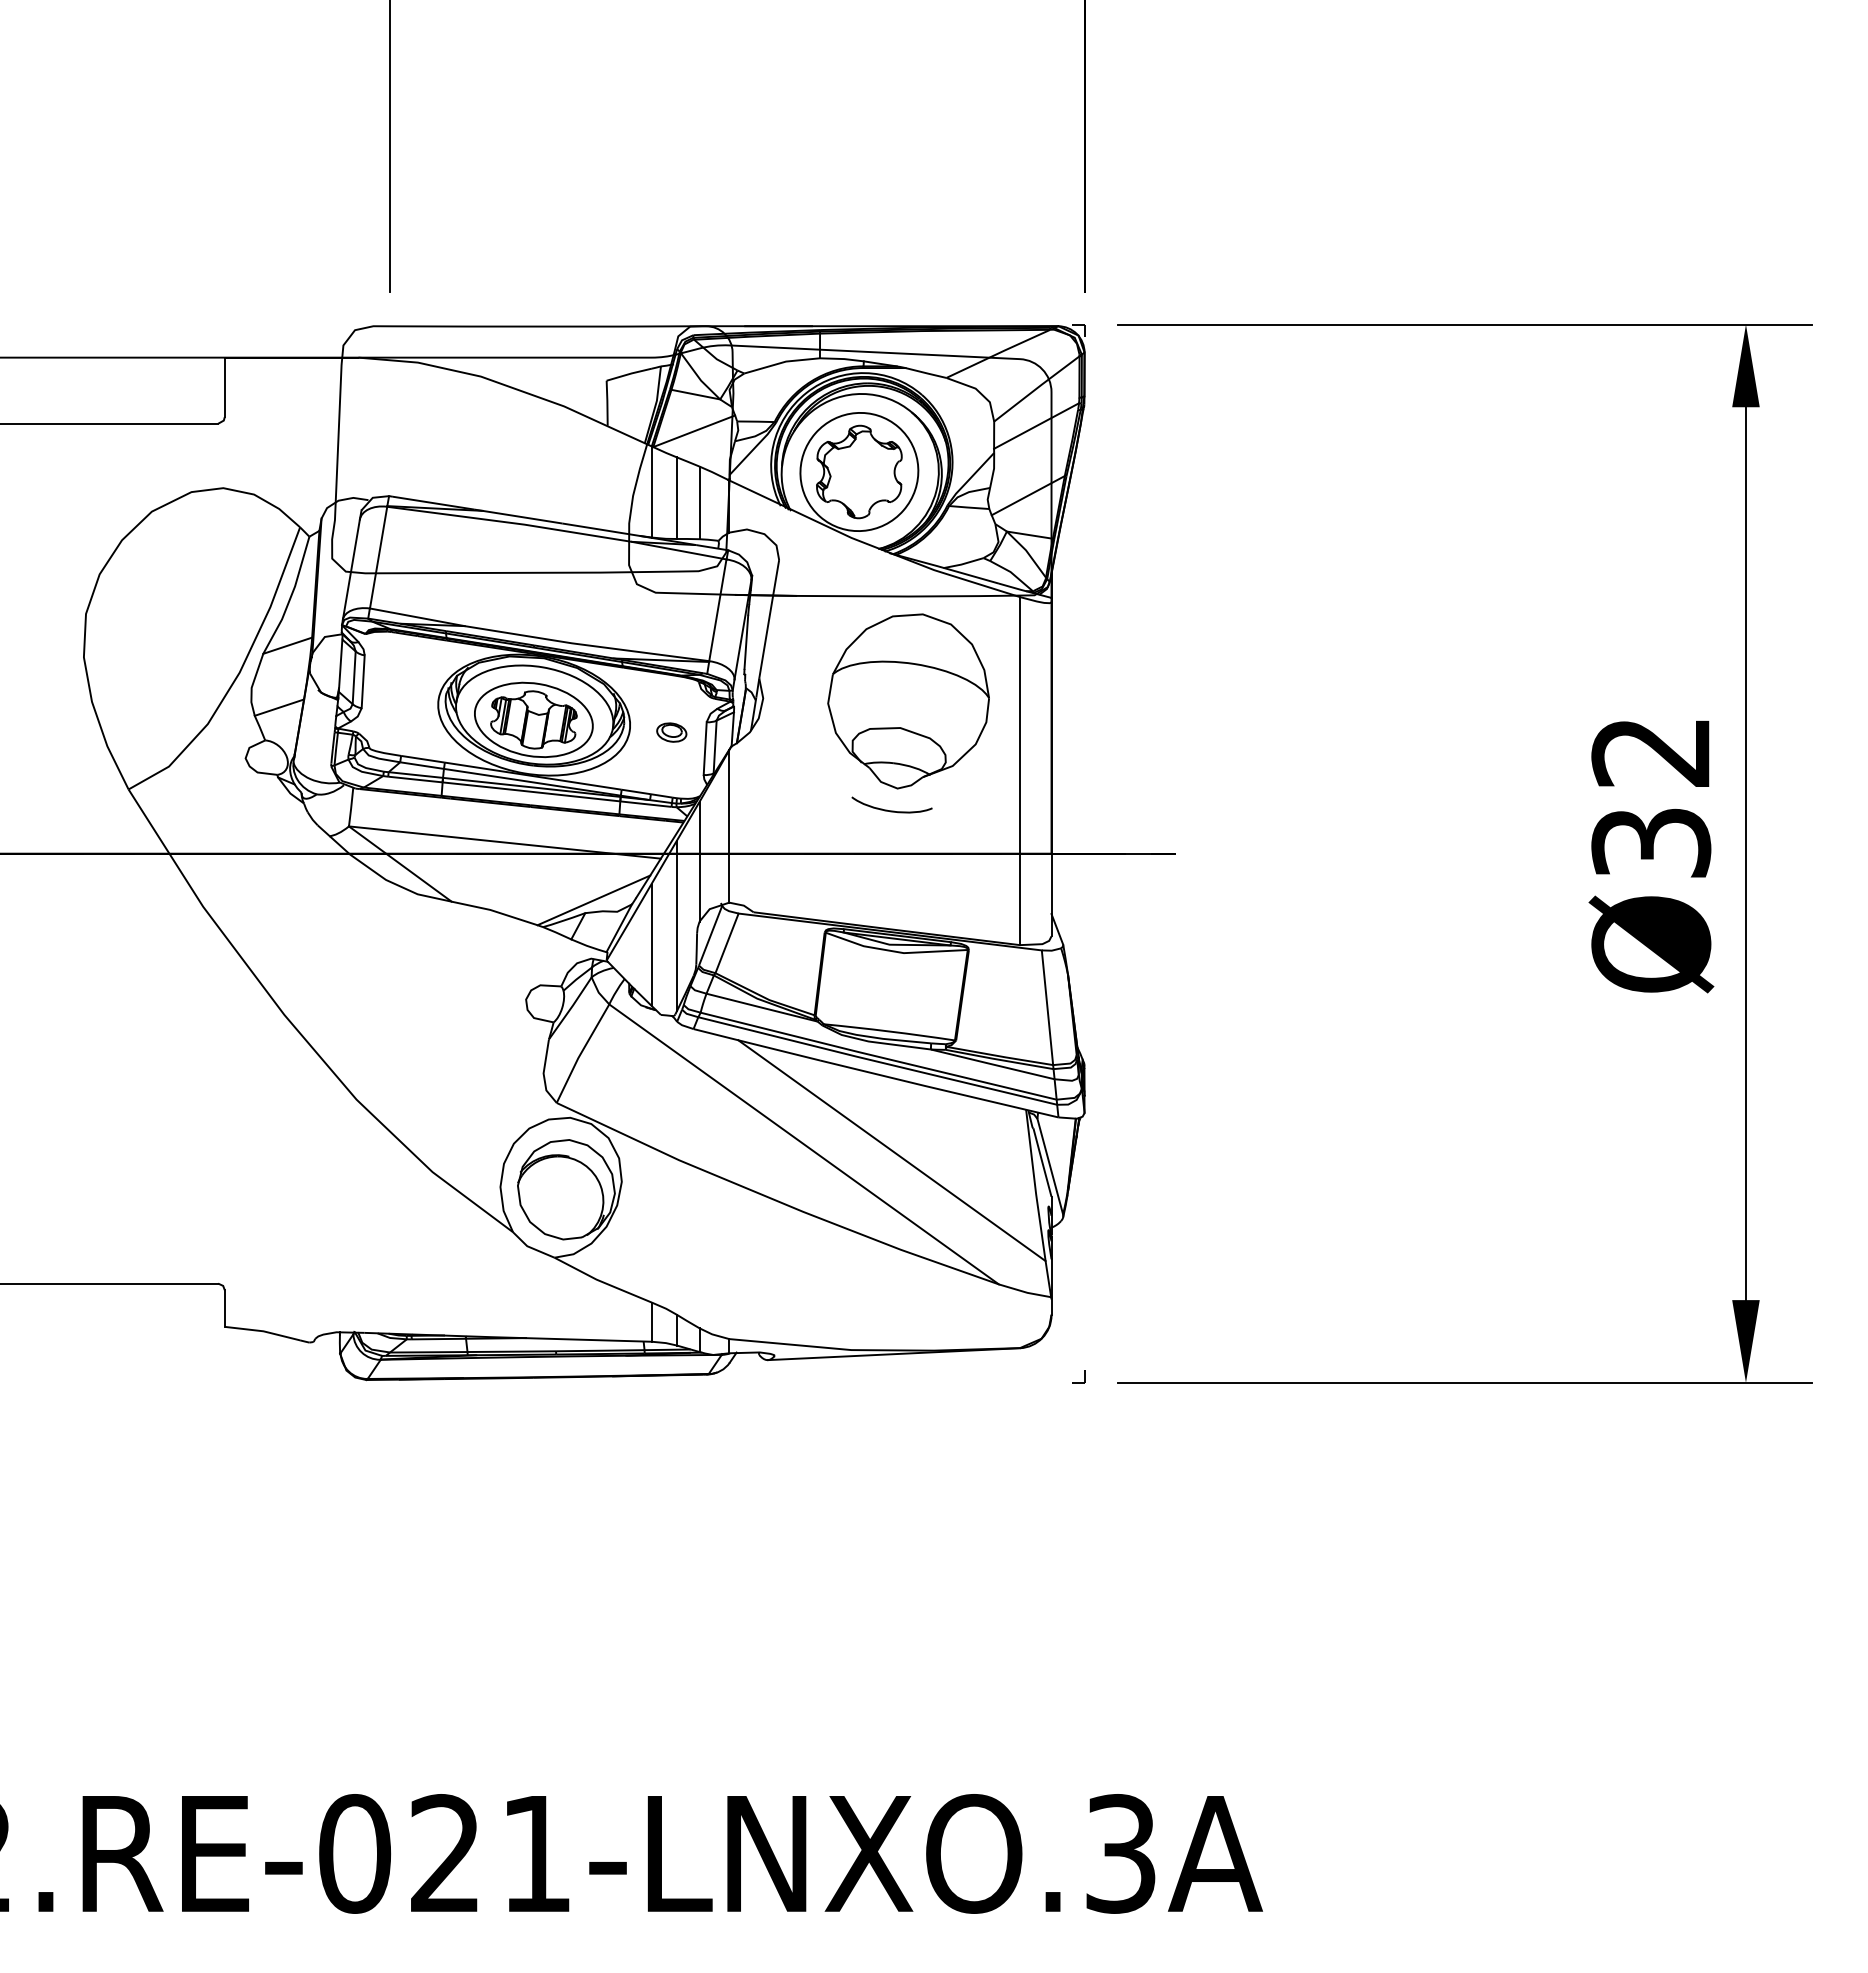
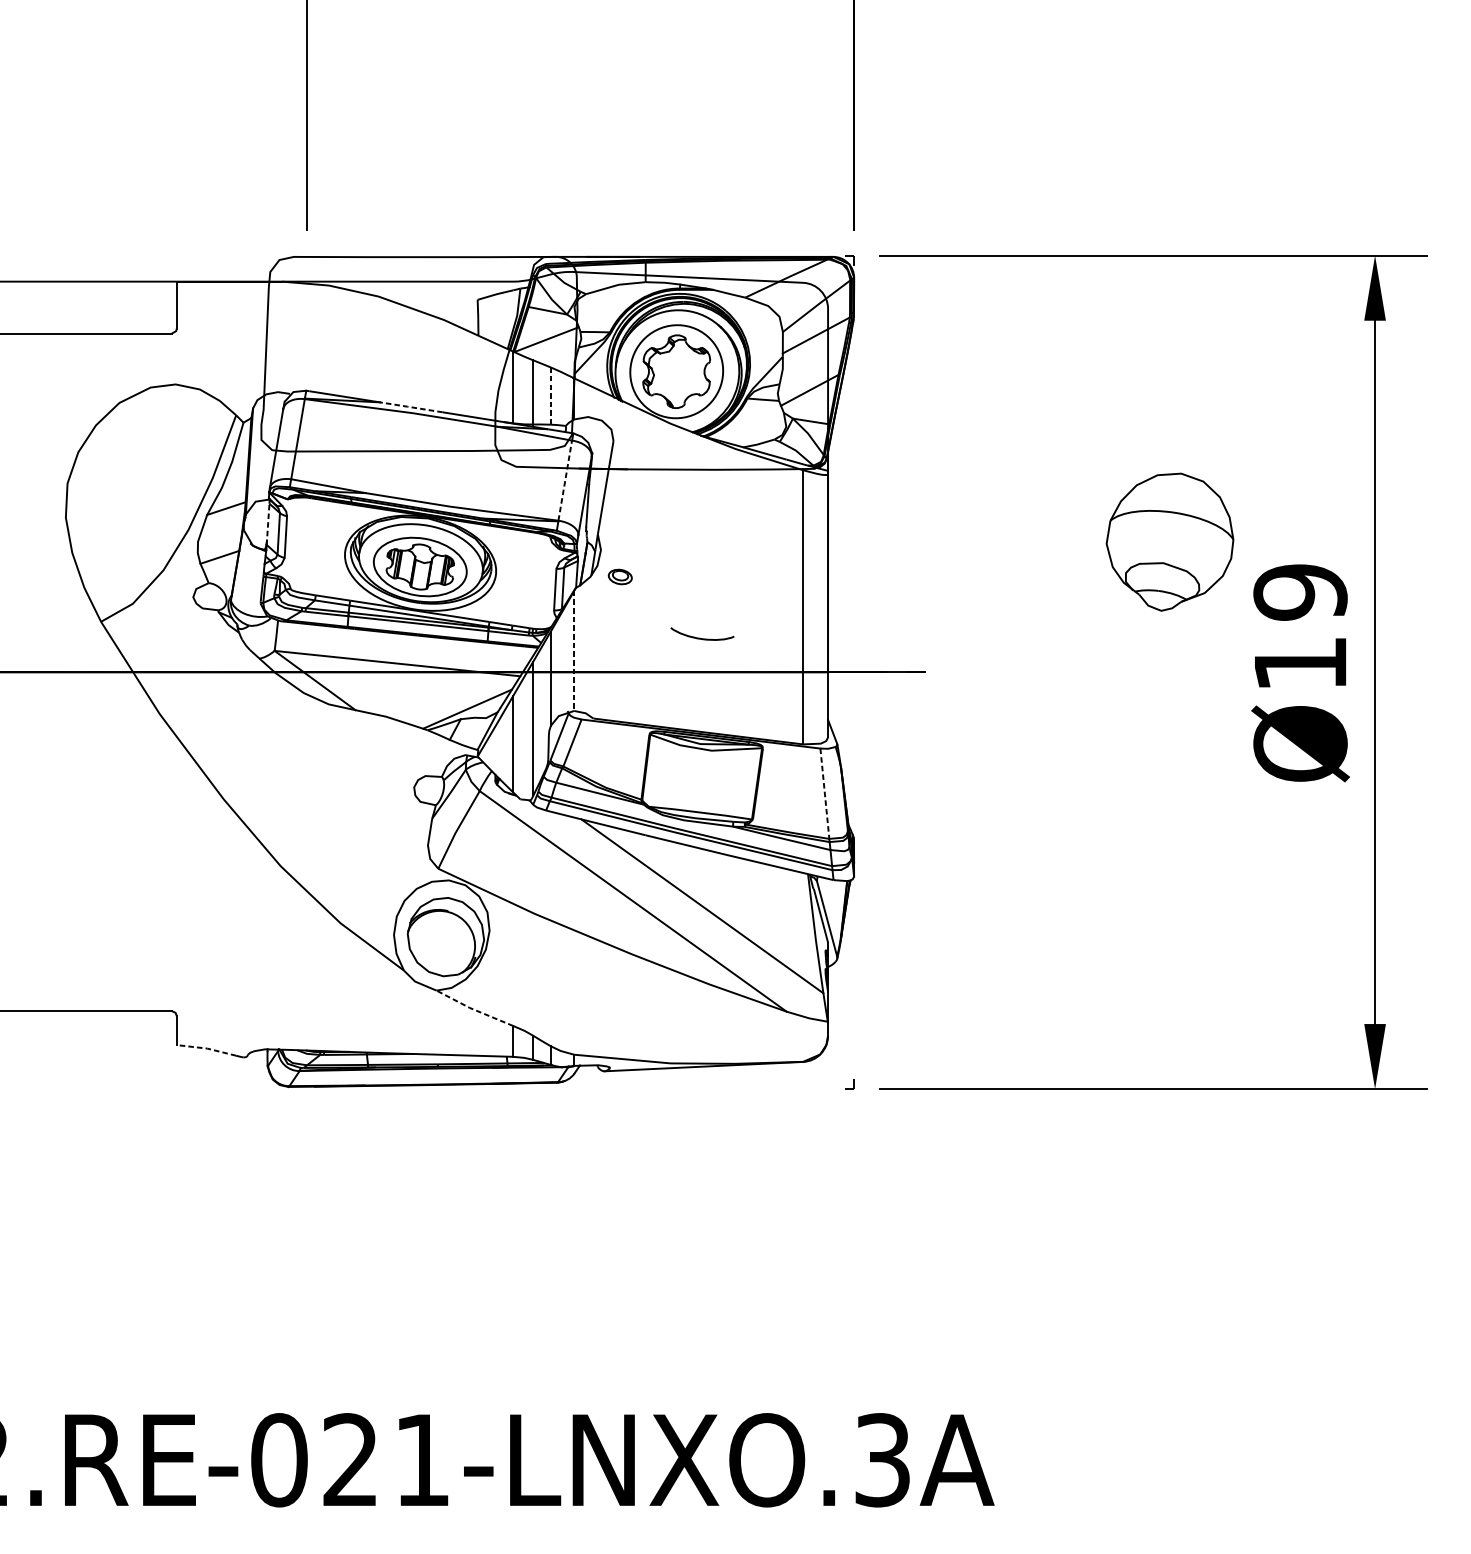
line: (699, 502) -> (550, 395), solid -> dashed
line: (521, 517) -> (410, 407), solid -> dashed
line: (717, 610) -> (564, 480), solid -> dashed
line: (340, 665) -> (268, 524), solid -> dashed
part: (908, 701) -> (1169, 542), moved
part: (671, 732) -> (620, 576), moved
text: (1651, 796) -> (1300, 627), Ø32 -> Ø19
line: (729, 826) -> (574, 650), solid -> dashed
line: (1047, 1008) -> (824, 794), solid -> dashed
line: (601, 1281) -> (473, 1009), solid -> dashed
line: (263, 1331) -> (207, 1048), solid -> dashed

